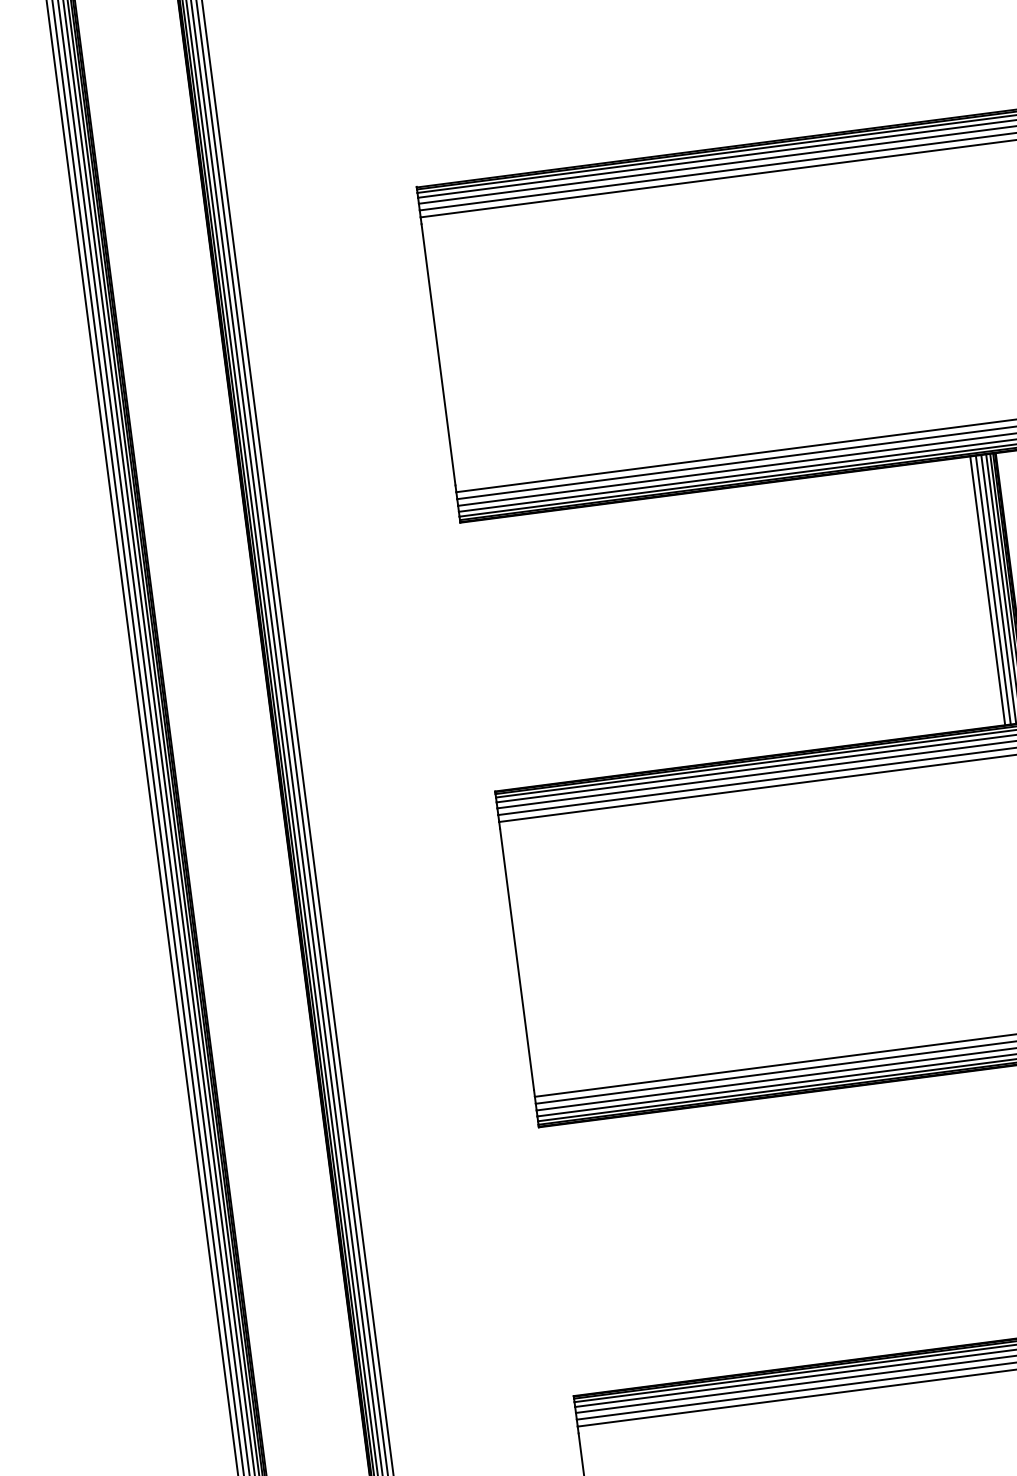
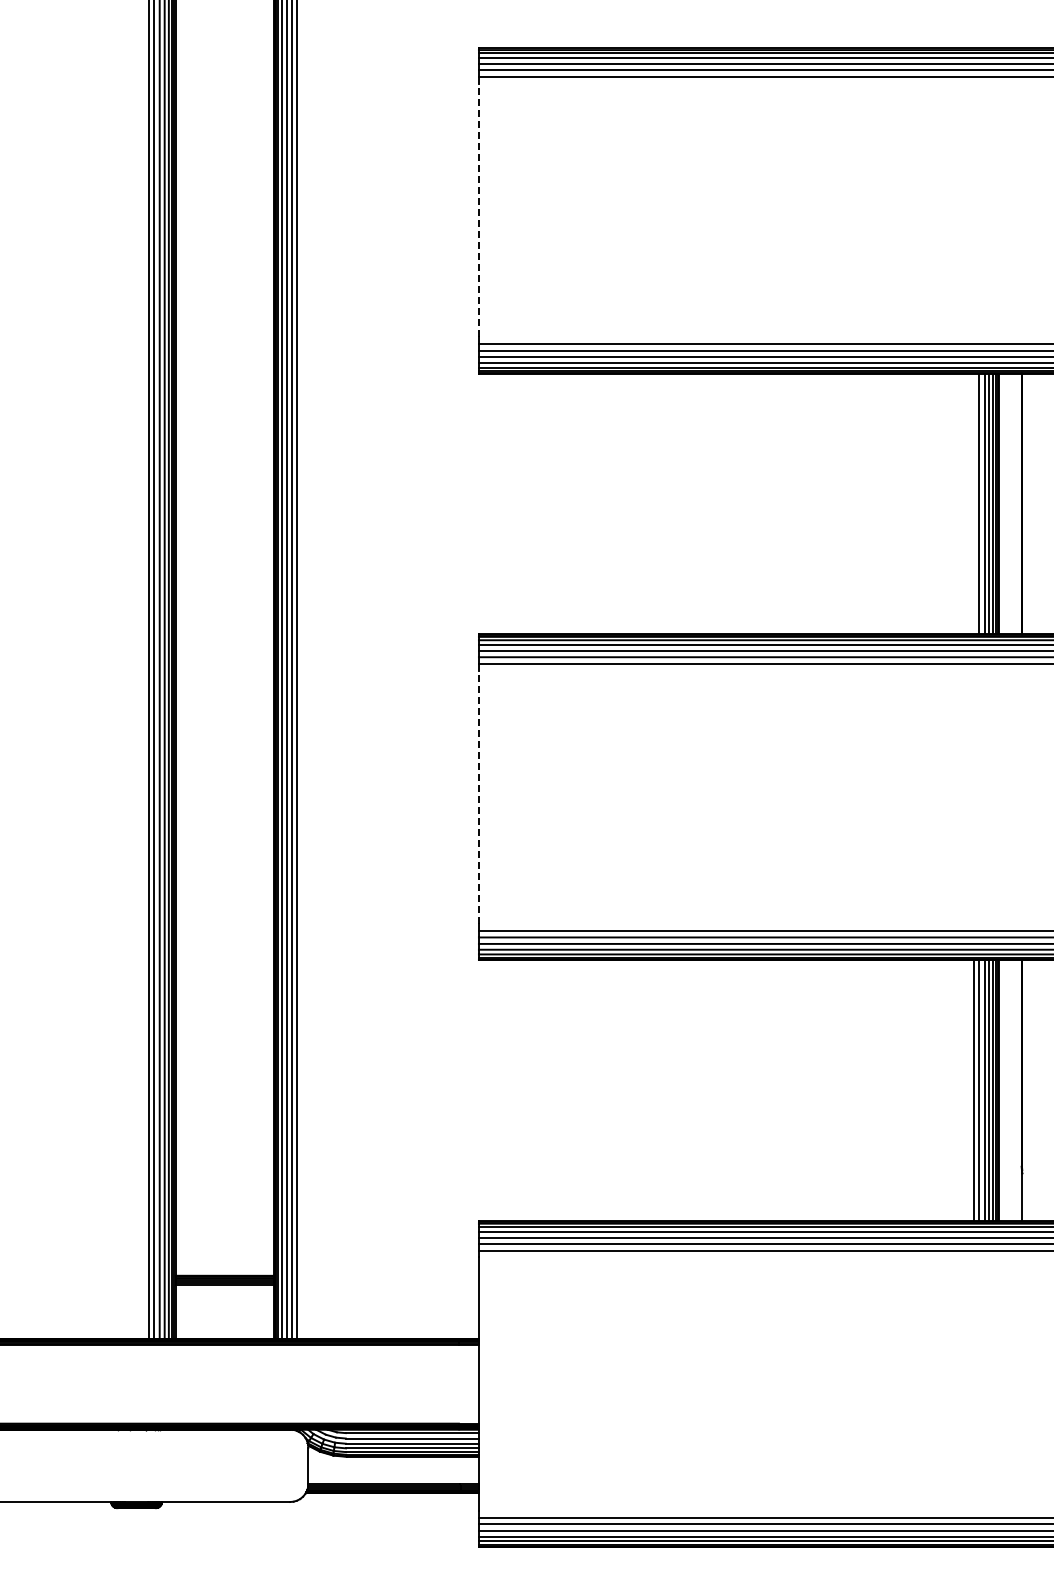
line: (438, 354) -> (478, 210), solid -> dashed
line: (987, 590) -> (973, 503), removed
line: (516, 959) -> (478, 797), solid -> dashed

